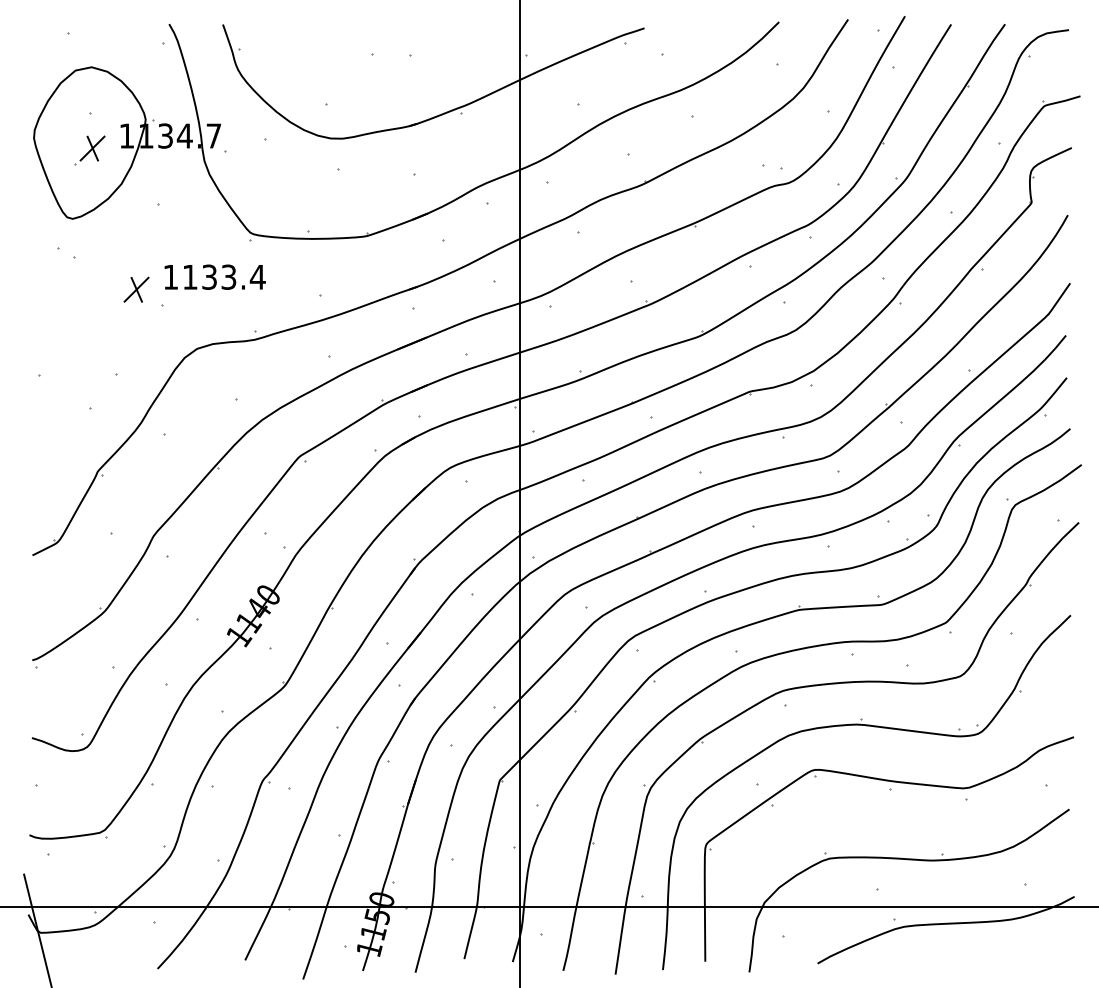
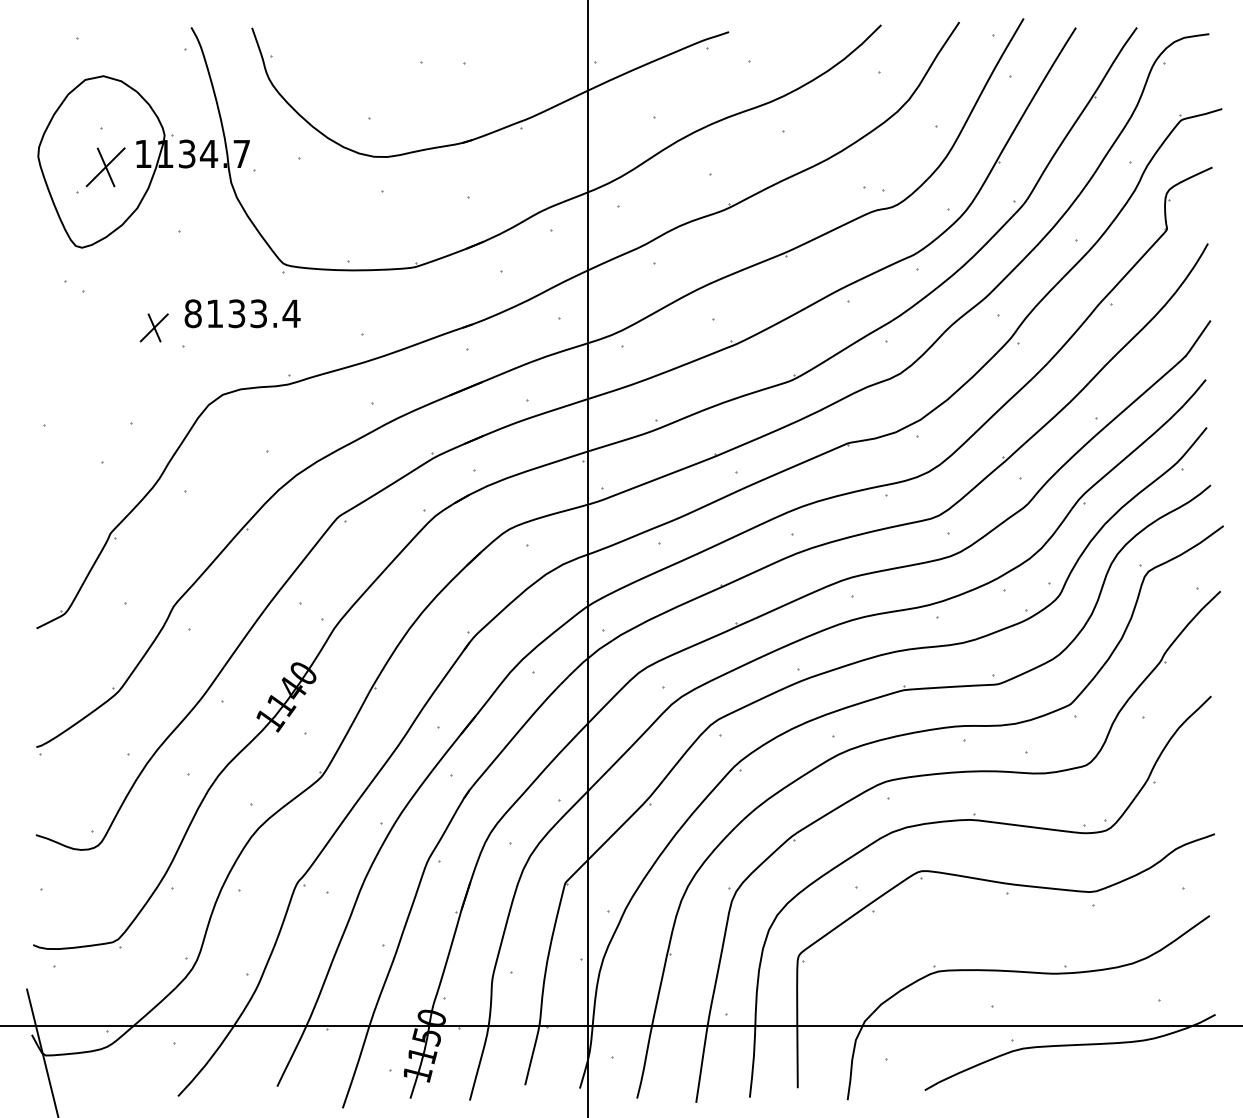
part: (89, 150) -> (101, 170), size x1.4
text: (170, 276) -> (192, 312), 1133.4 -> 8133.4

